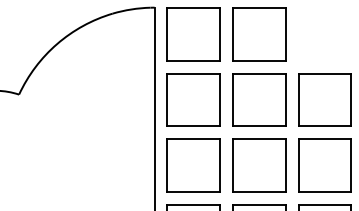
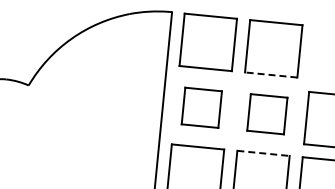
line: (258, 60) -> (270, 74), solid -> dashed
part: (193, 99) -> (201, 107), size x0.7
part: (259, 99) -> (267, 113), size x0.7
line: (259, 139) -> (263, 153), solid -> dashed

